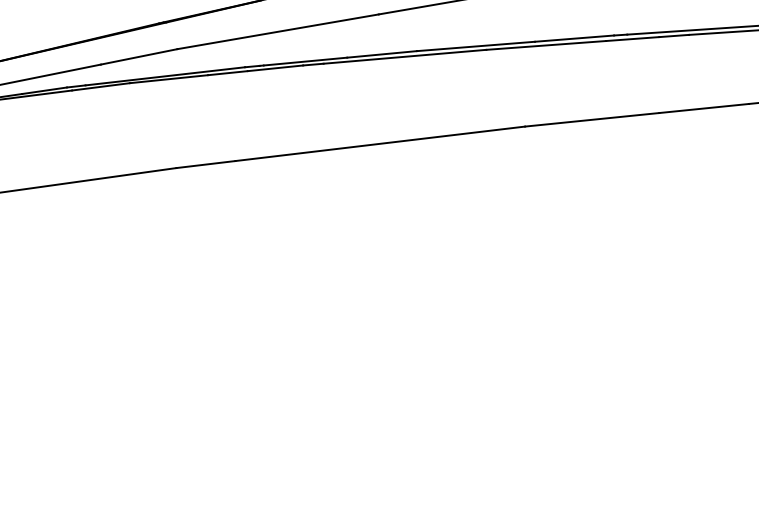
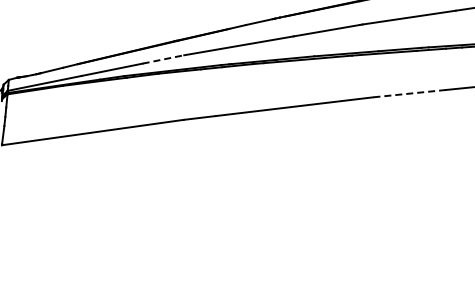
line: (139, 56) -> (163, 59), solid -> dashed
line: (592, 119) -> (409, 93), solid -> dashed

